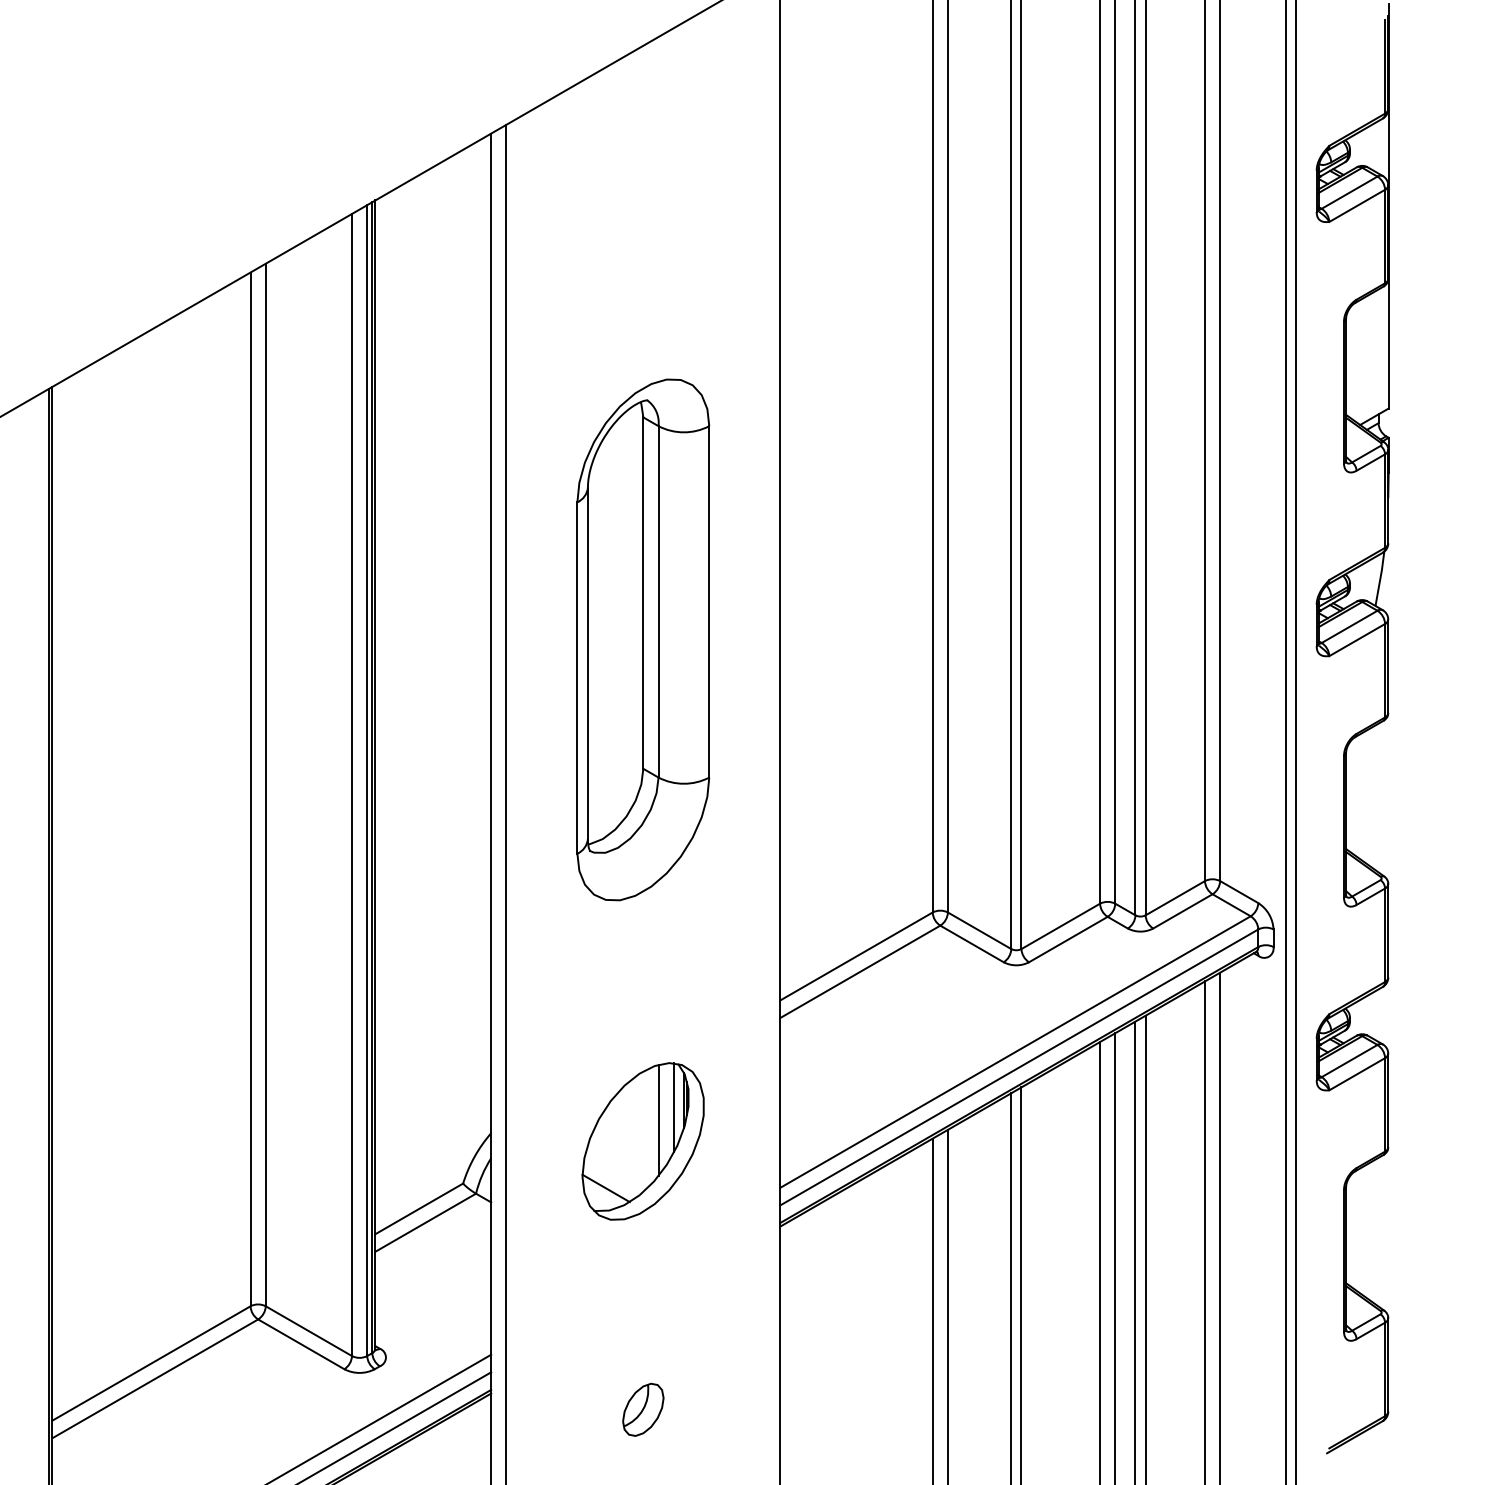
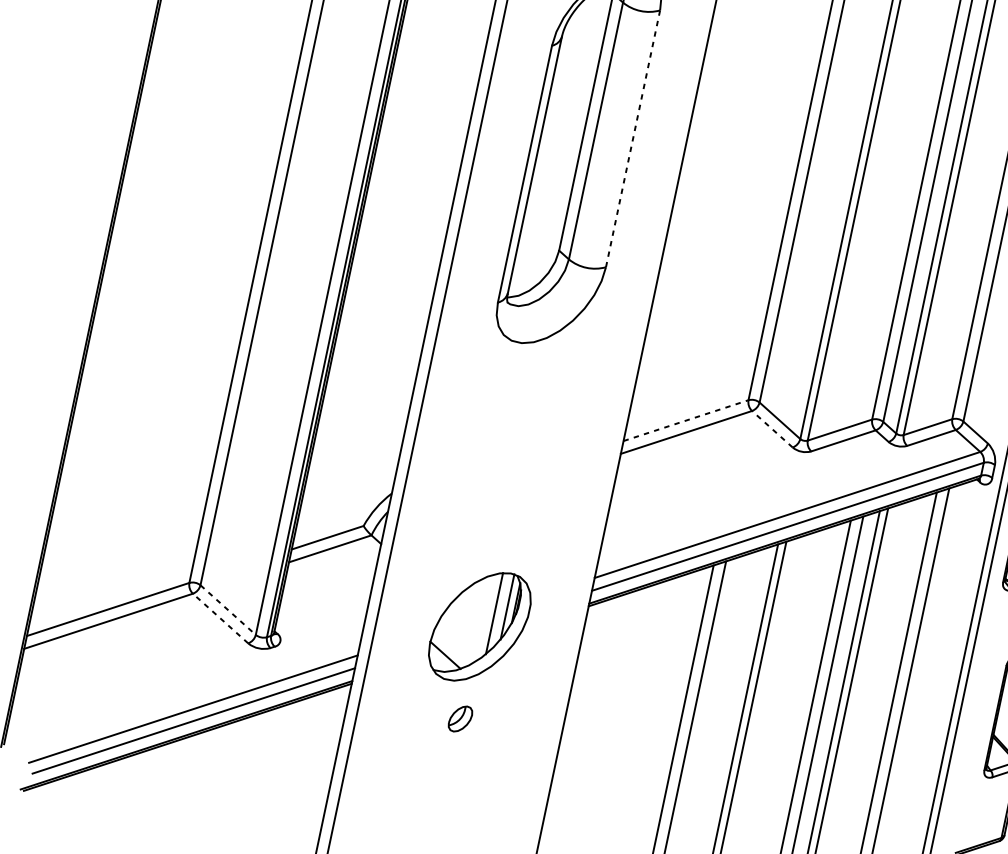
line: (709, 601) -> (633, 138), solid -> dashed
line: (972, 943) -> (772, 429), solid -> dashed
line: (856, 956) -> (686, 420), solid -> dashed
part: (642, 1141) -> (479, 626), moved
line: (308, 1331) -> (227, 610), solid -> dashed
line: (301, 1344) -> (220, 618), solid -> dashed
part: (643, 1409) -> (460, 718), size x0.7

